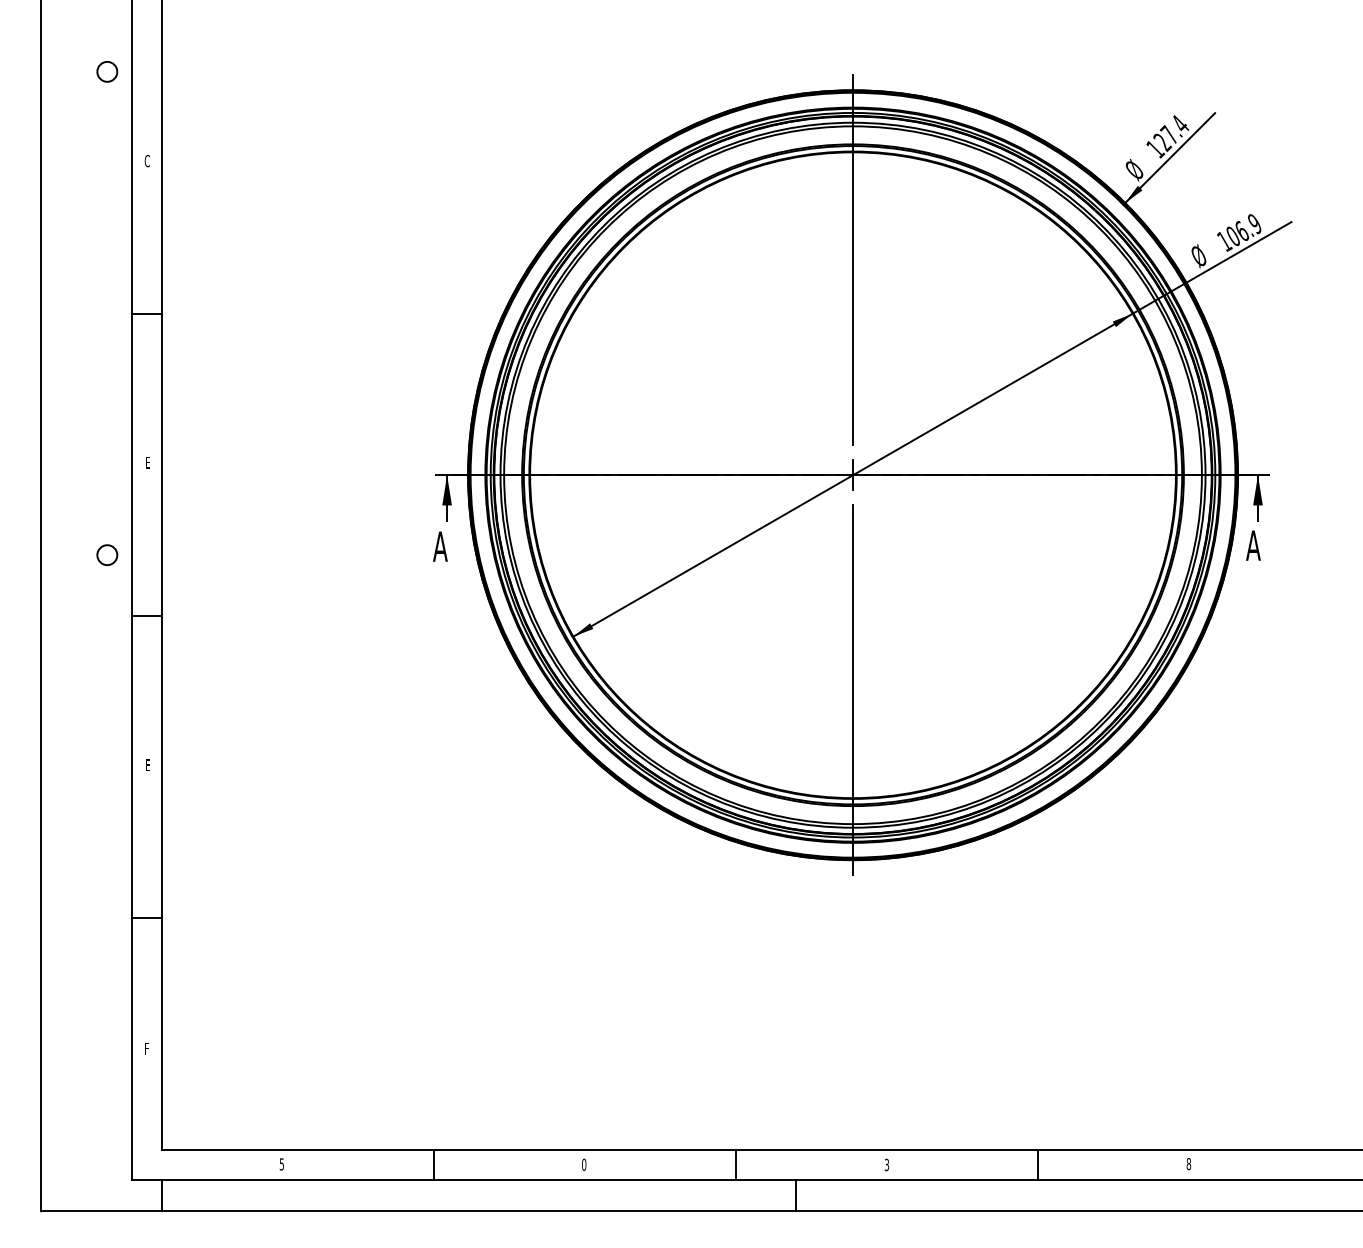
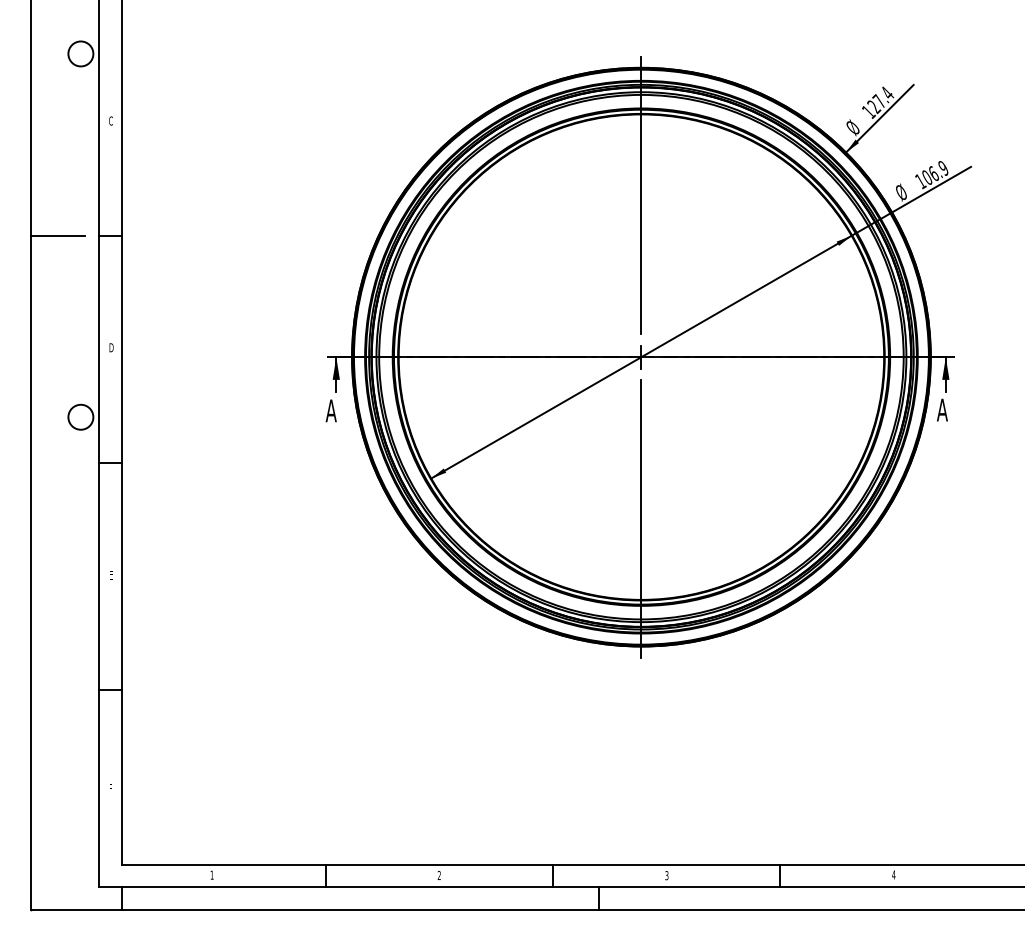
circle: (106, 71) -> (80, 53), size x1.67
line: (76, 313) -> (57, 235), added
text: (147, 462) -> (111, 347), E -> D
circle: (106, 554) -> (80, 416), size x1.67
text: (281, 1164) -> (211, 875), 5 -> 1
text: (584, 1164) -> (439, 875), 0 -> 2
text: (1188, 1164) -> (893, 875), 8 -> 4

